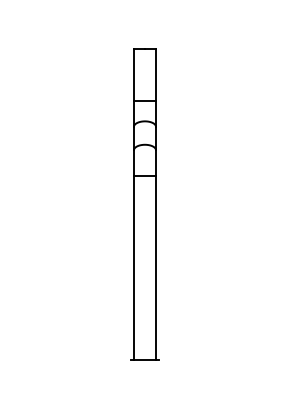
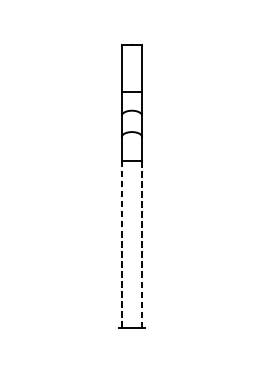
line: (133, 268) -> (121, 244), solid -> dashed
line: (156, 268) -> (142, 244), solid -> dashed

